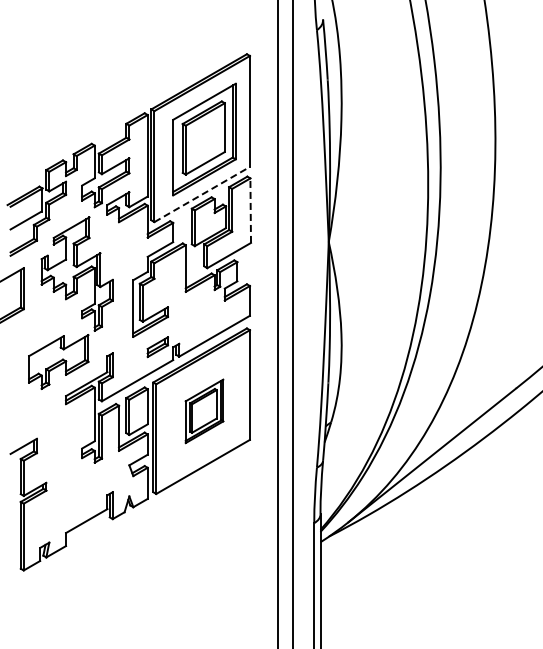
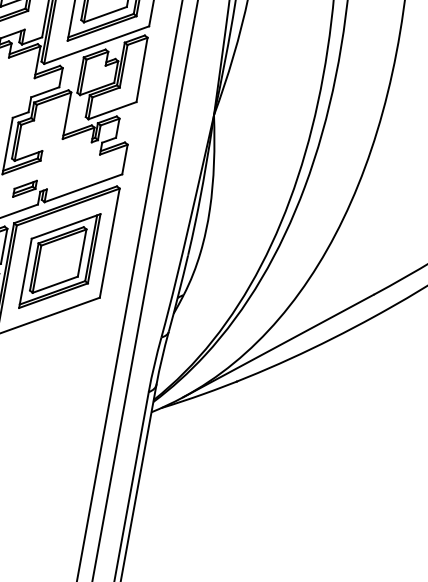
line: (202, 194) -> (97, 45), dashed -> solid
line: (250, 210) -> (141, 69), dashed -> solid
part: (204, 411) -> (59, 261), size x1.67

